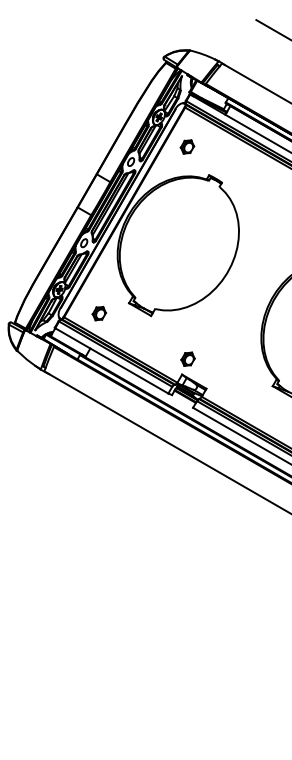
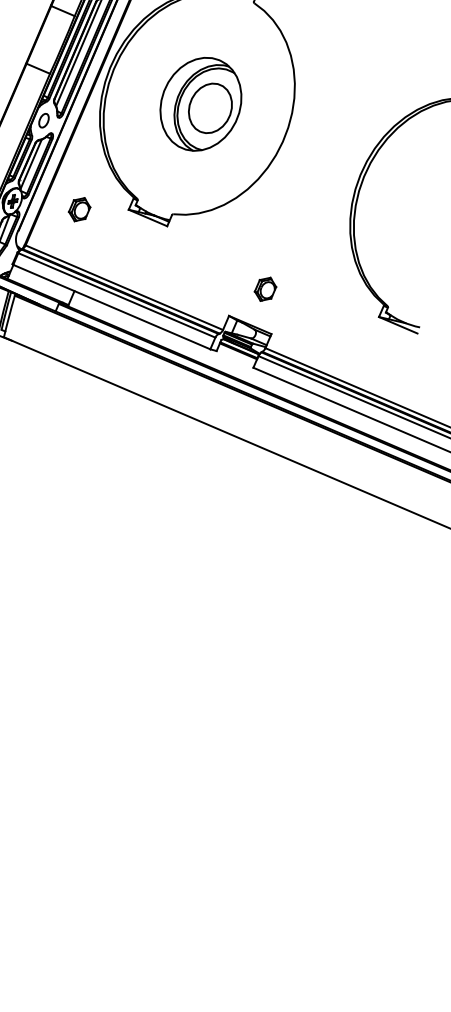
part: (180, 244) -> (201, 104), added
part: (98, 313) -> (78, 209), moved
part: (187, 358) -> (264, 288), moved

